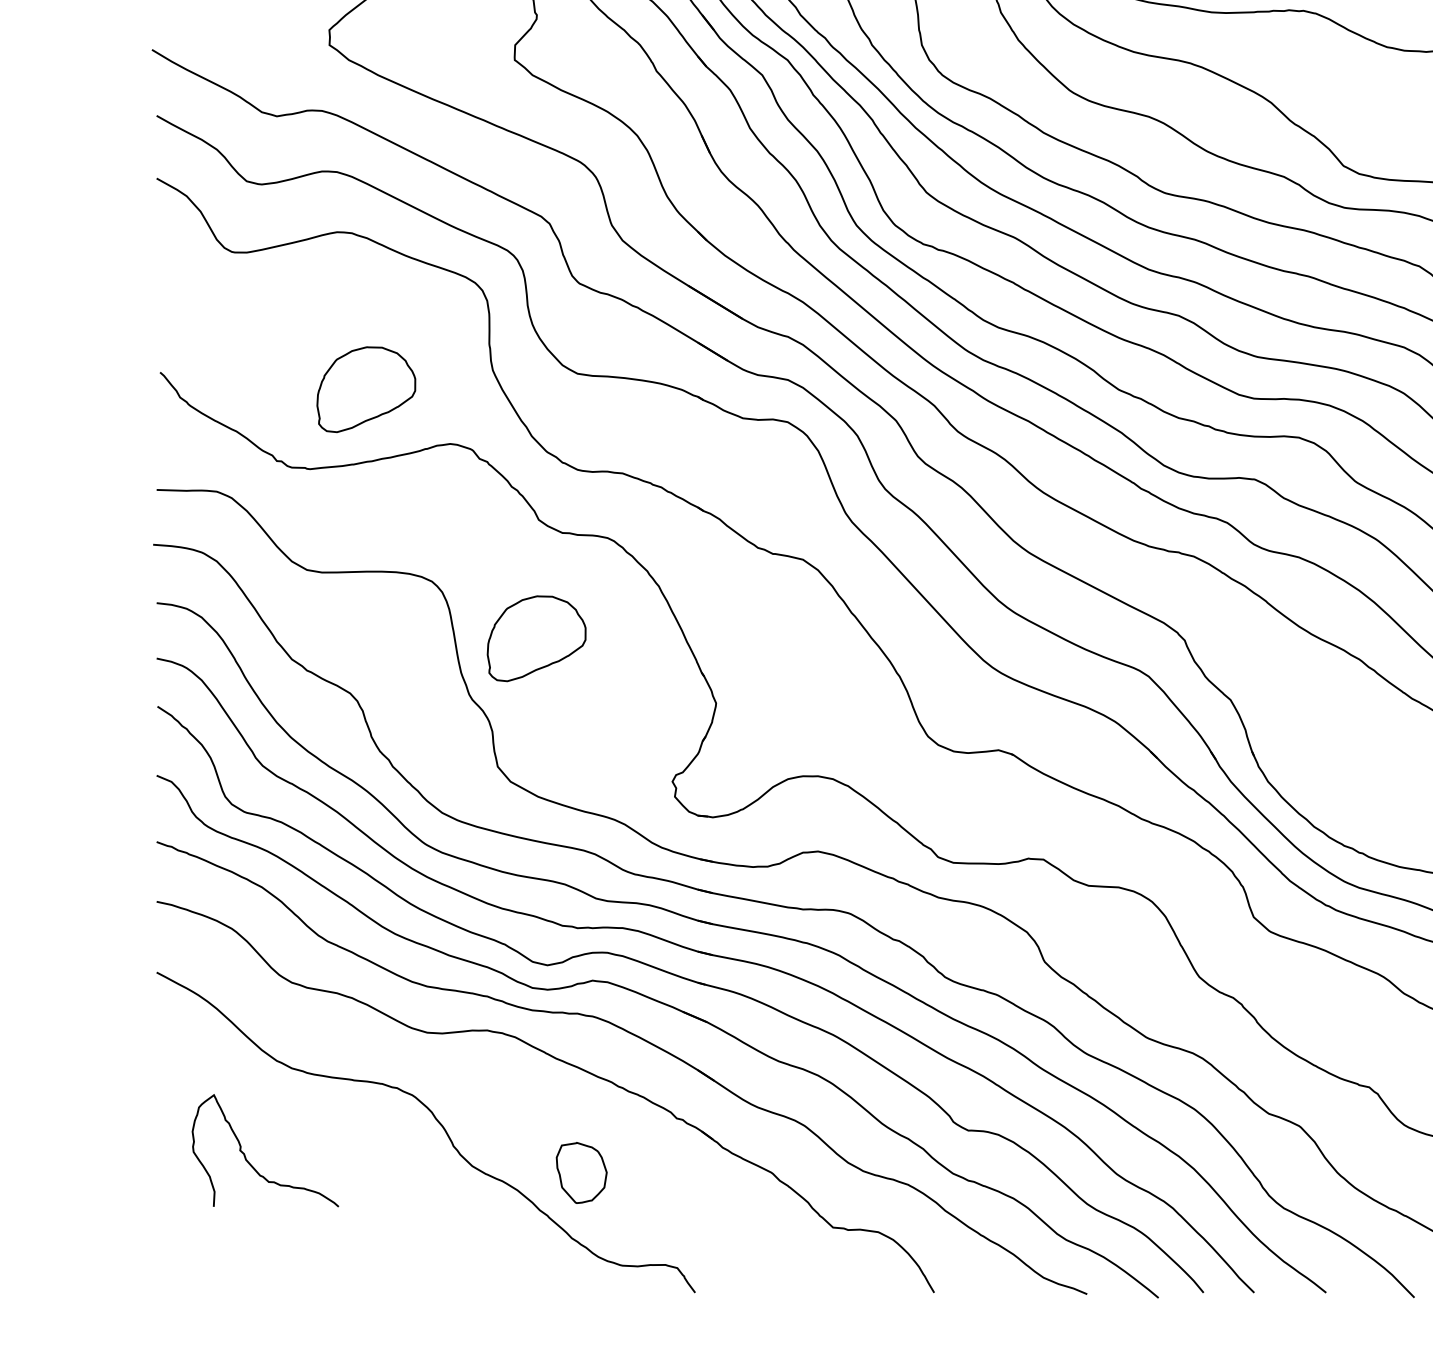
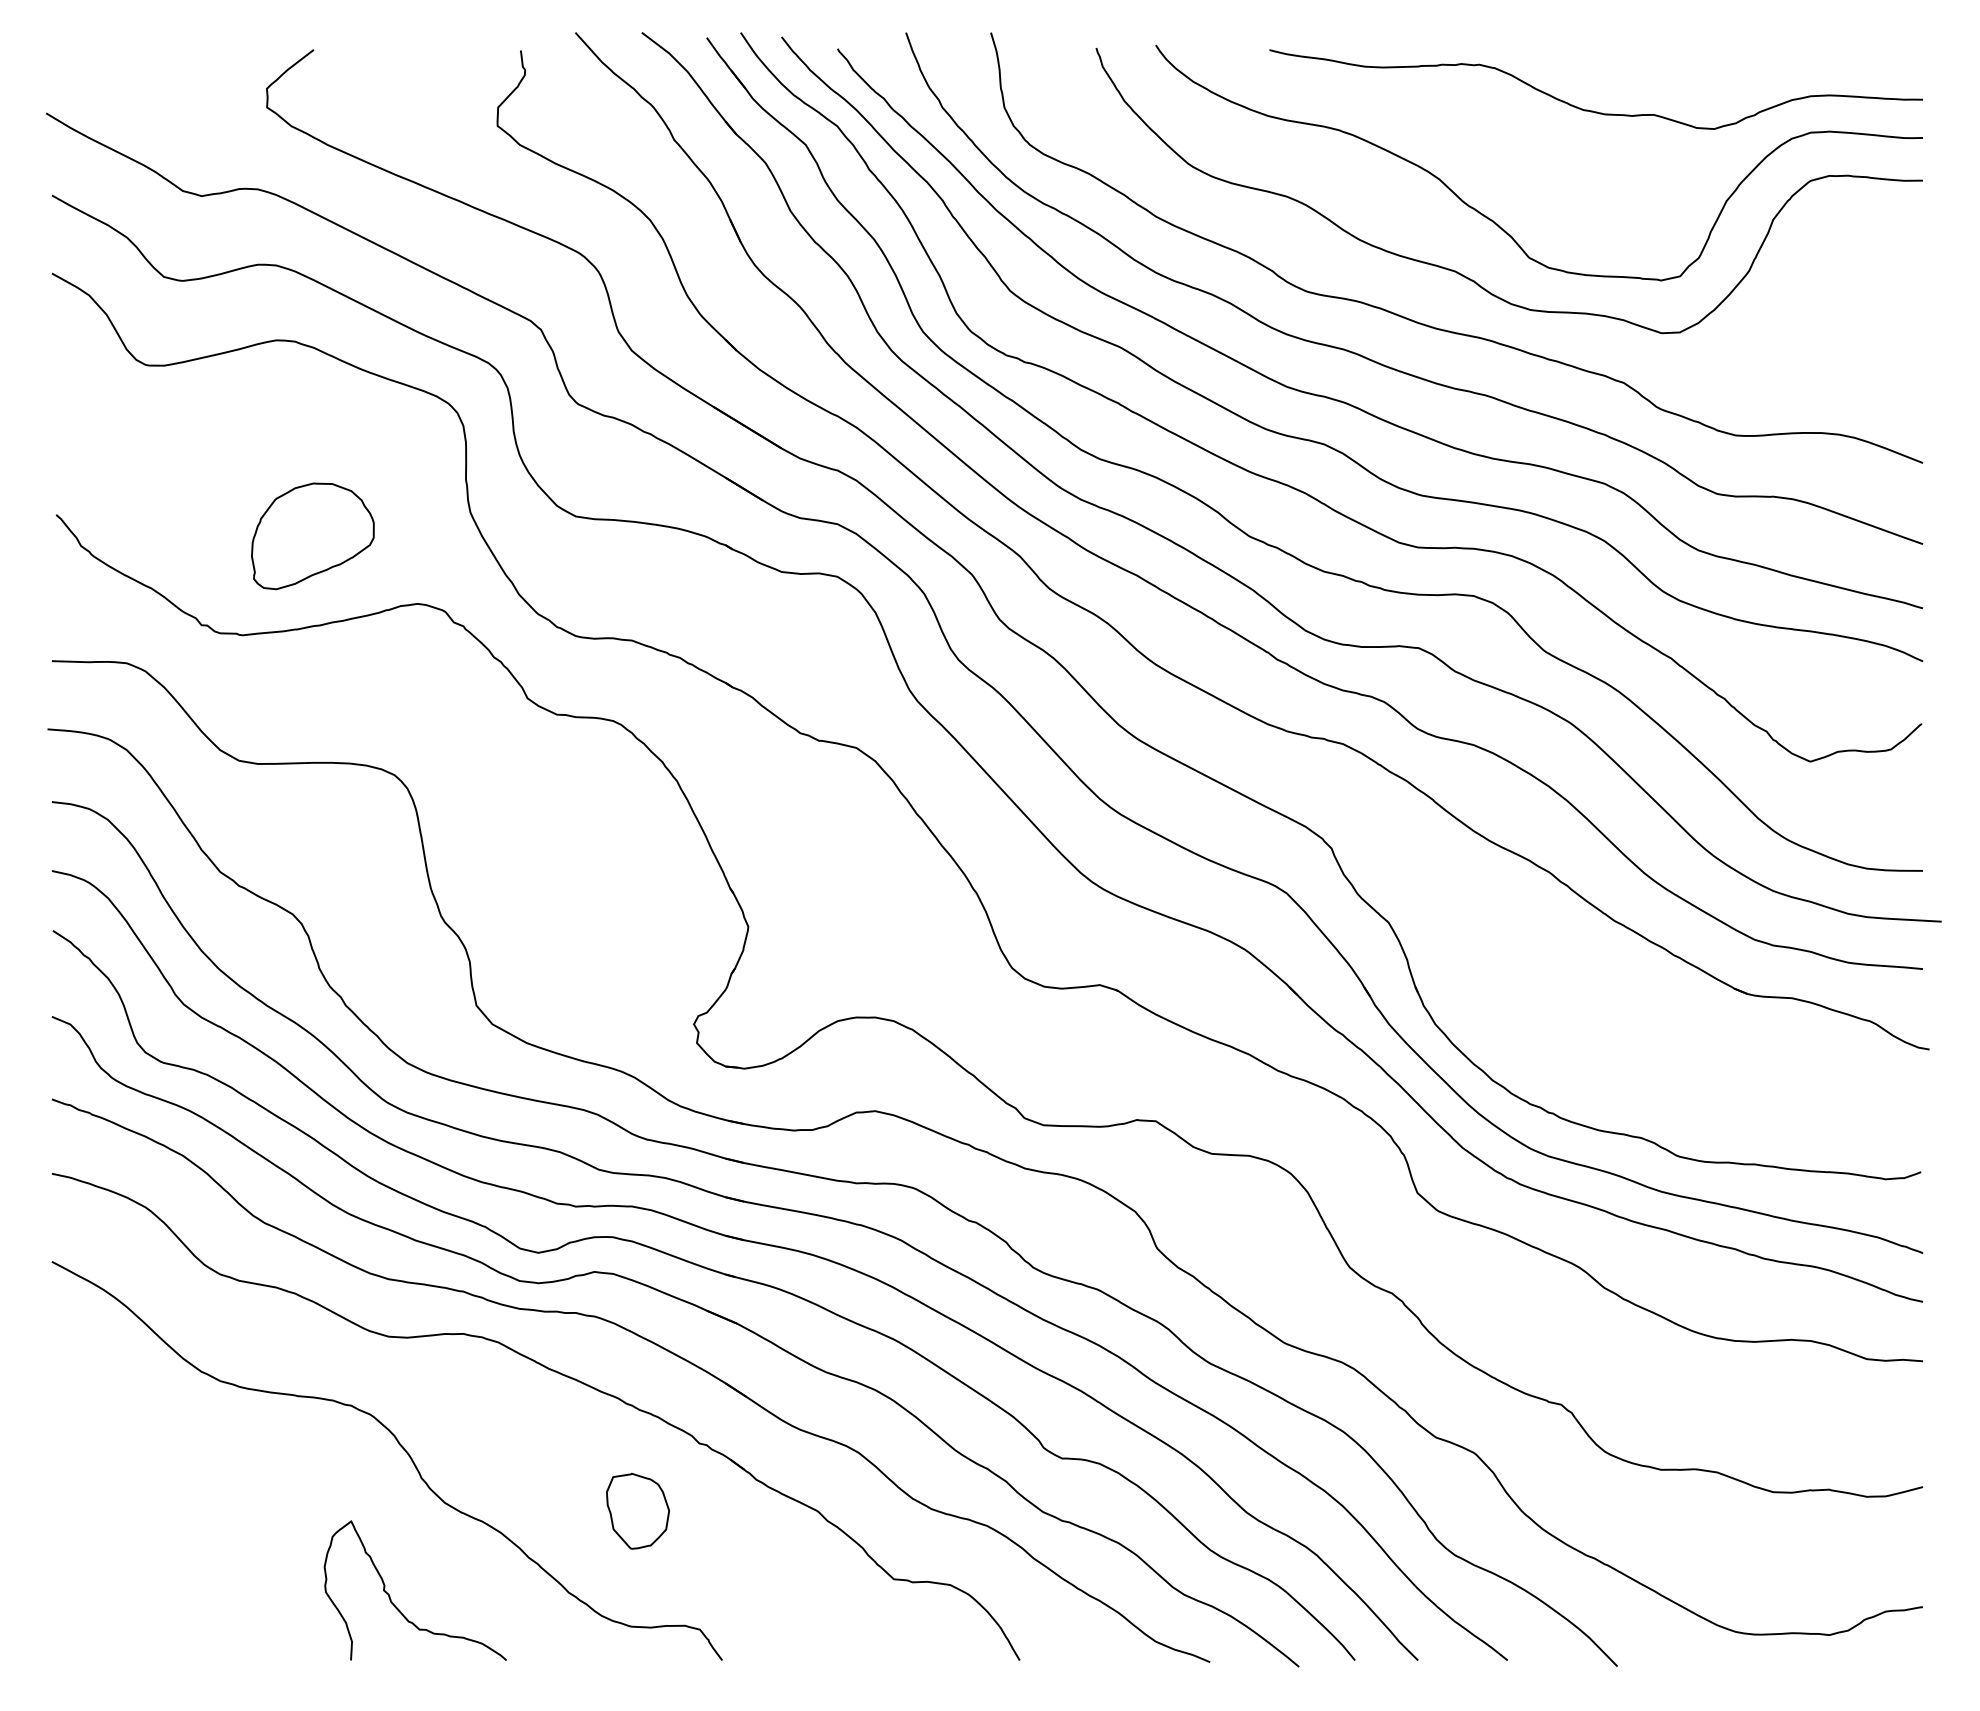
part: (536, 638) -> (524, 846), removed
curve: (251, 1164) -> (397, 1607), moved
part: (581, 1173) -> (637, 1511), moved

